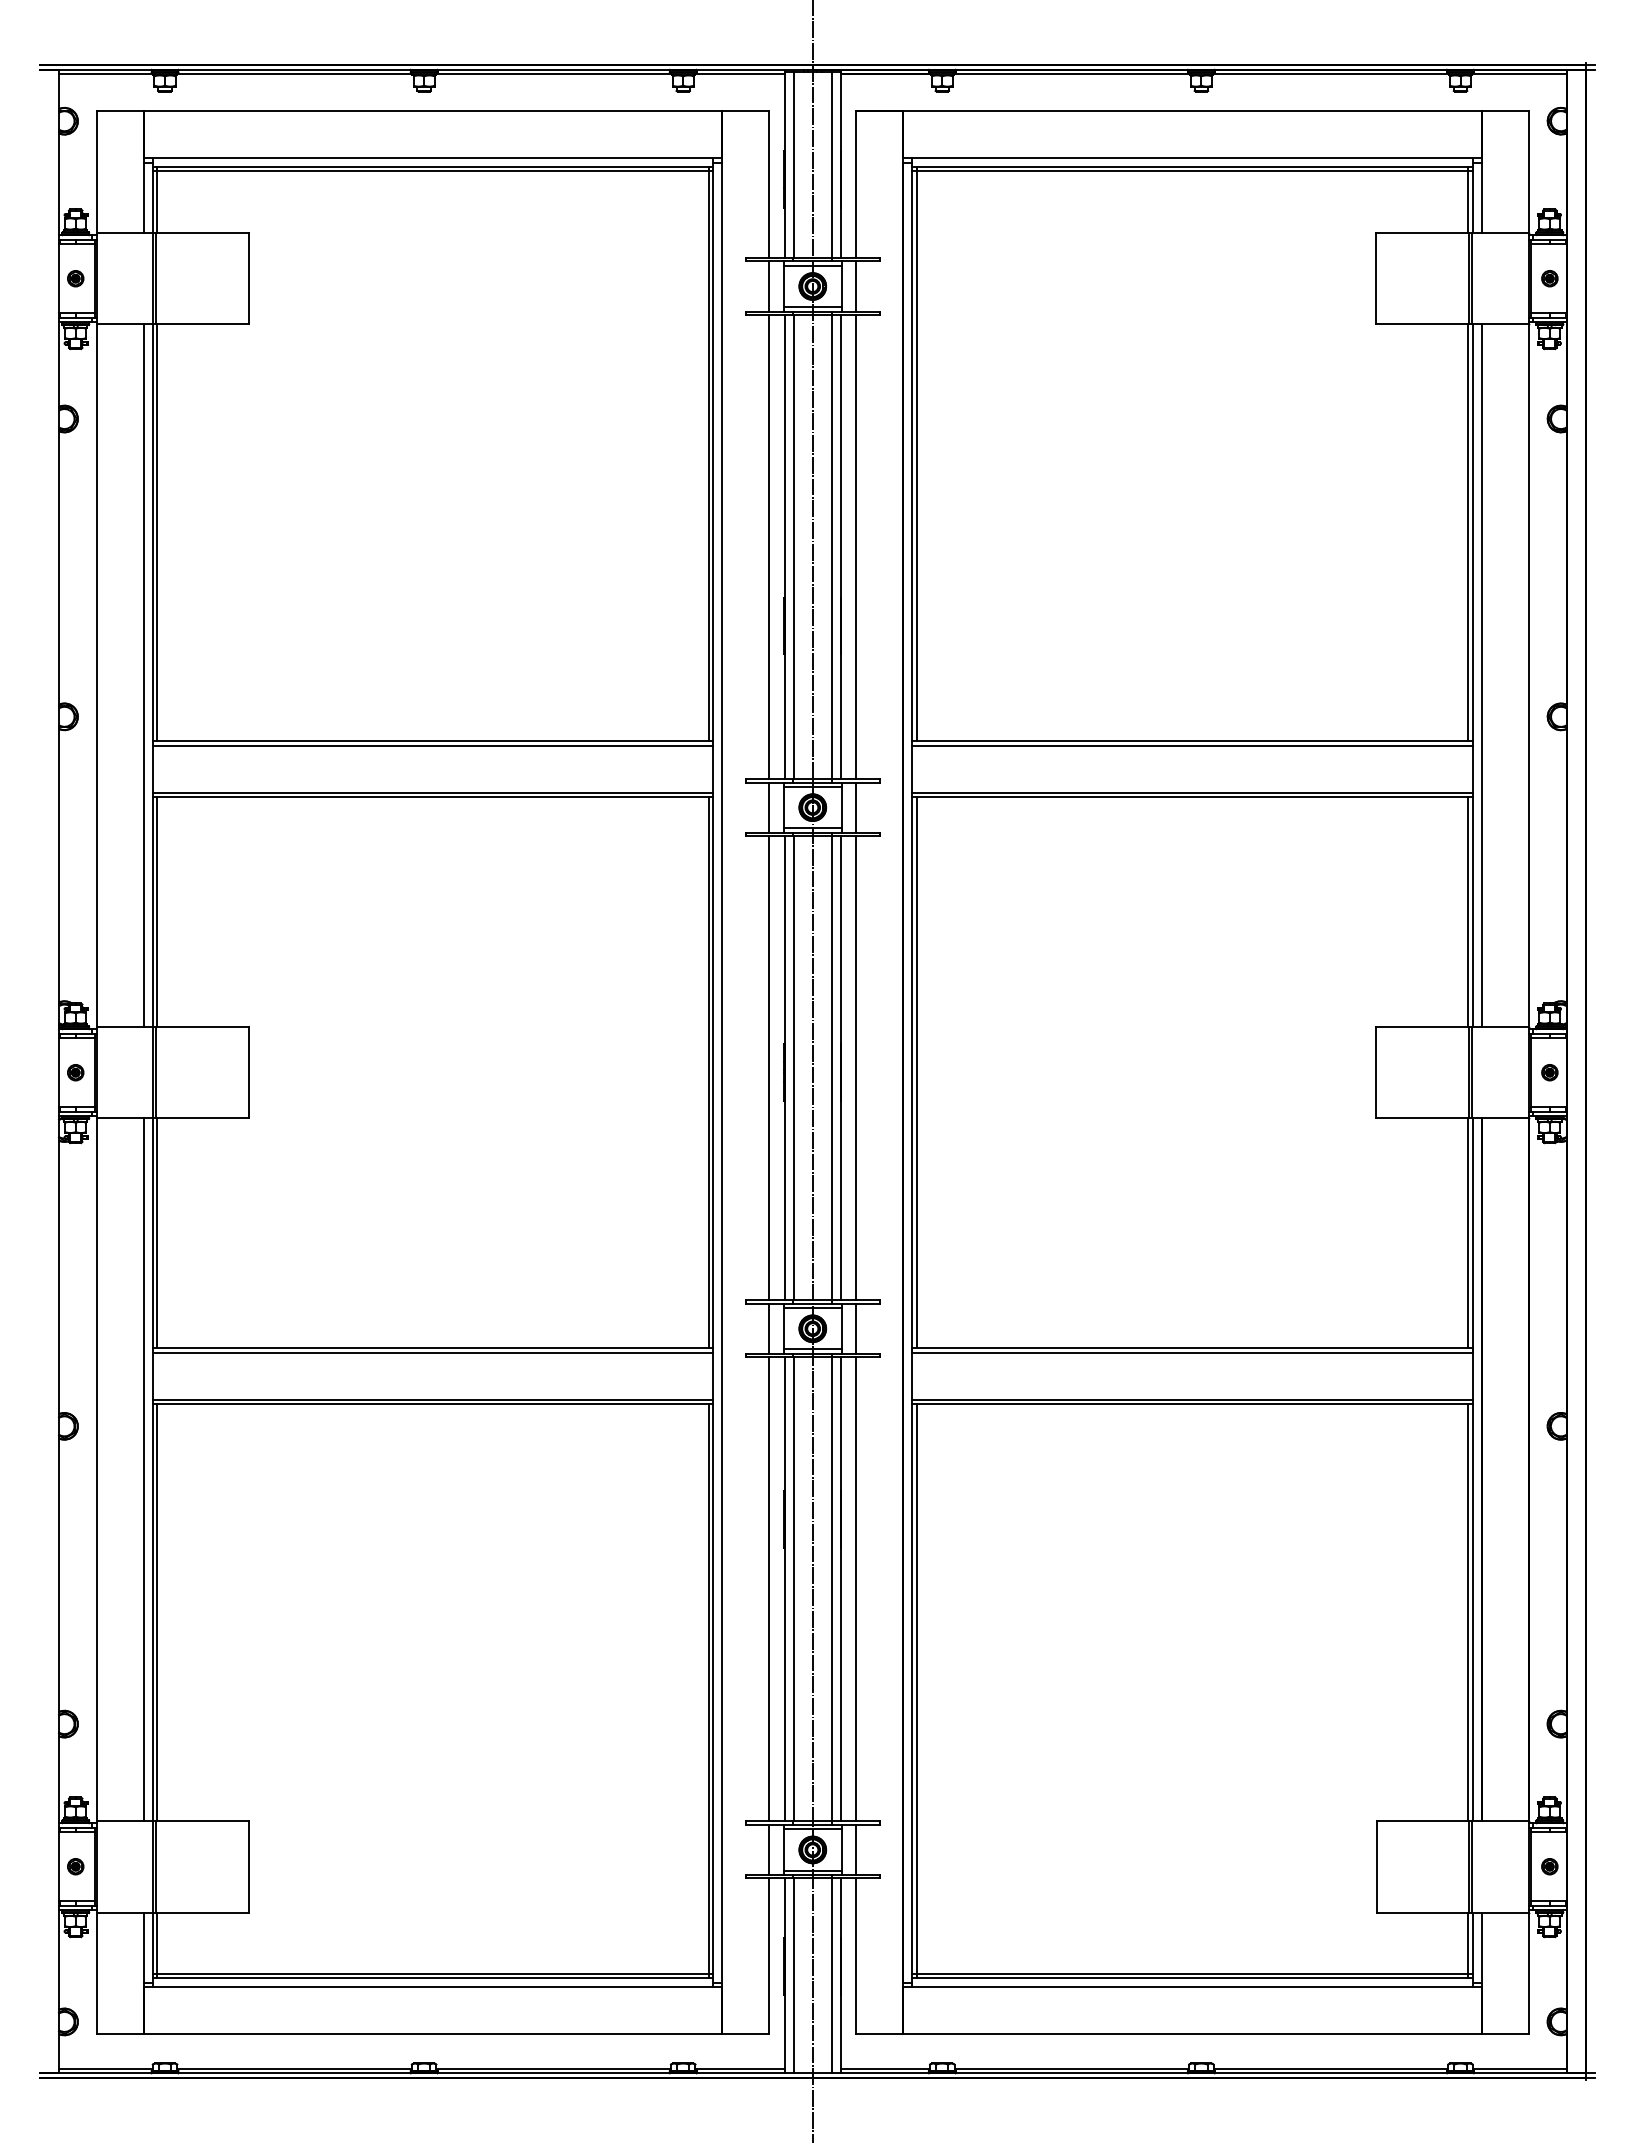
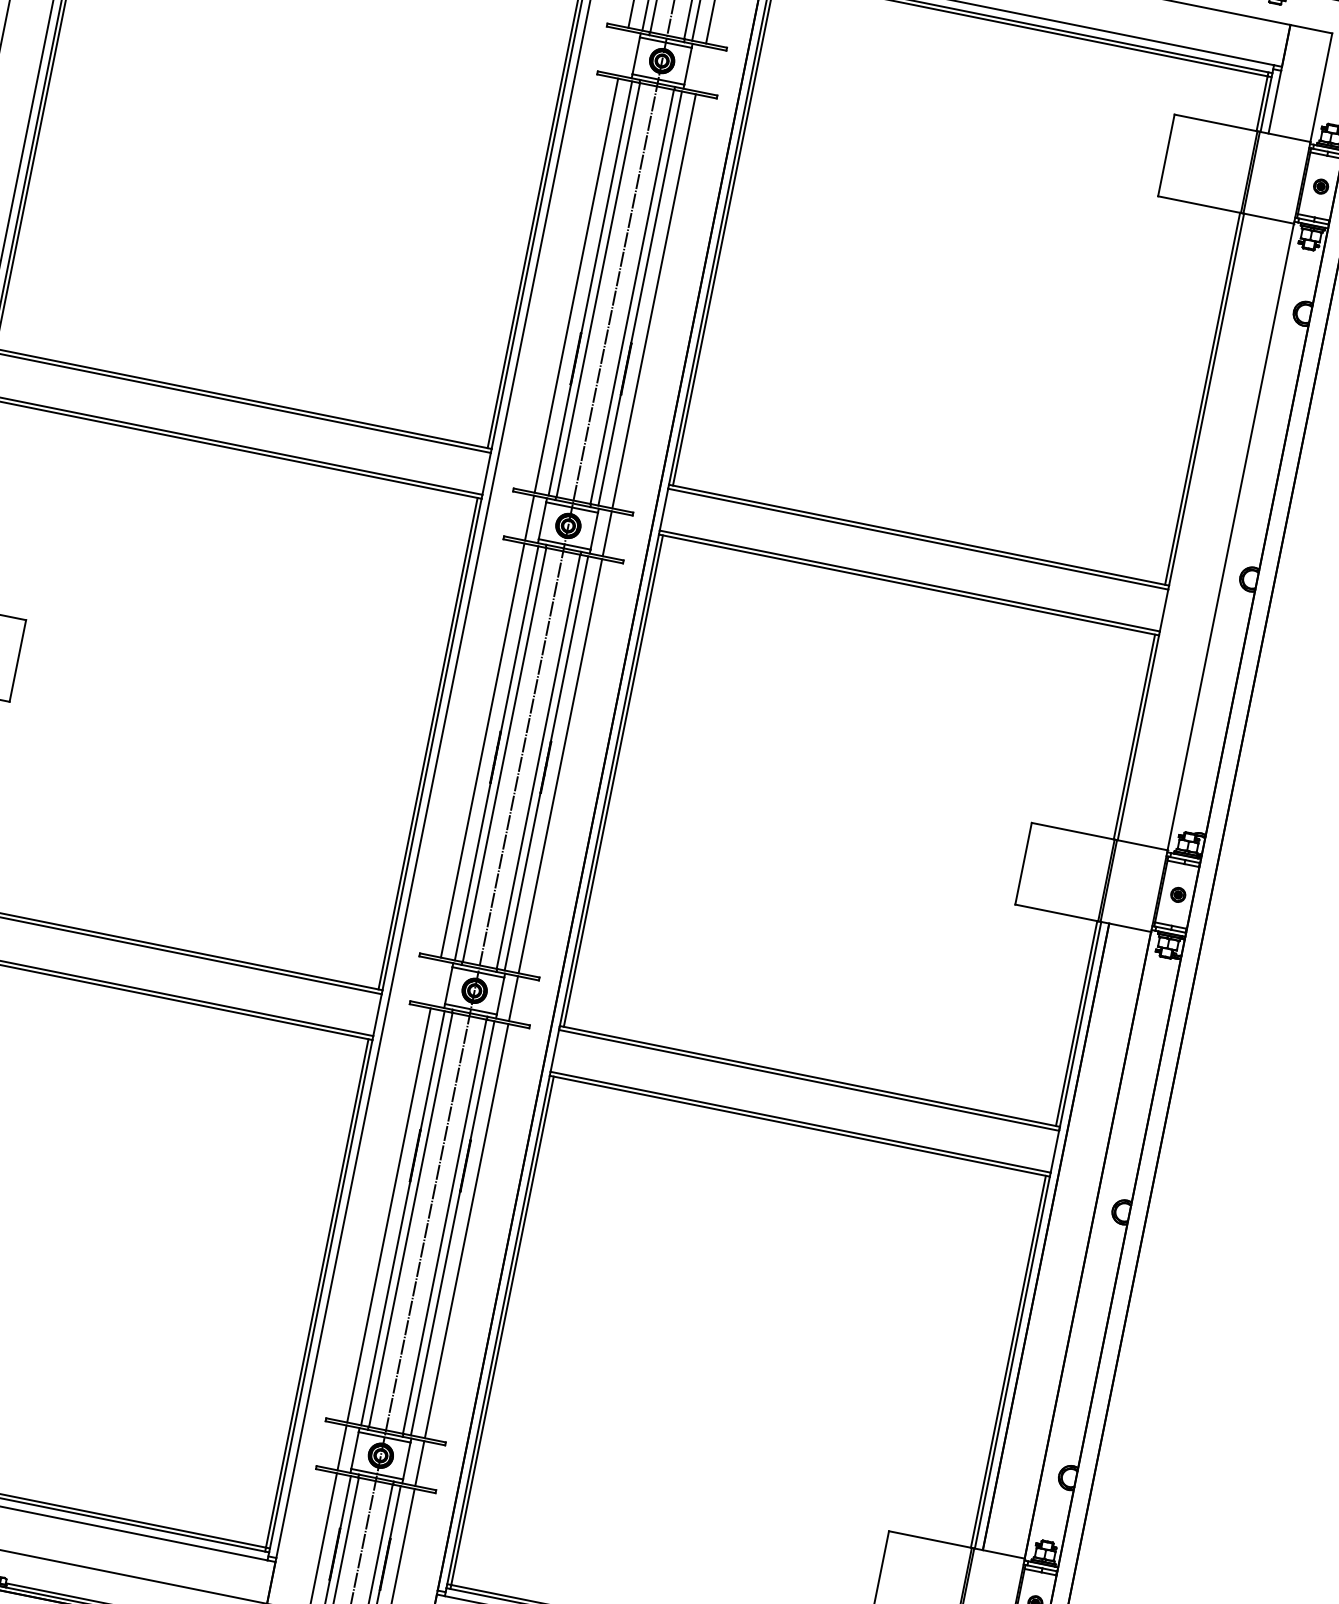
line: (769, 286) -> (623, 53), removed
line: (856, 286) -> (701, 68), removed
line: (1481, 675) -> (1188, 528), removed
line: (769, 1328) -> (436, 982), removed

